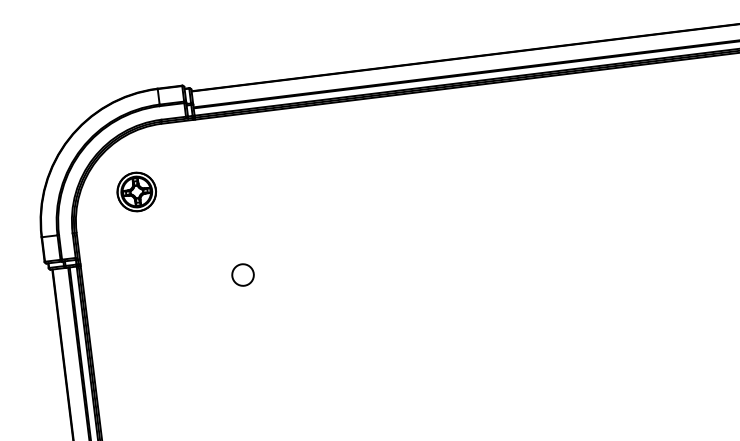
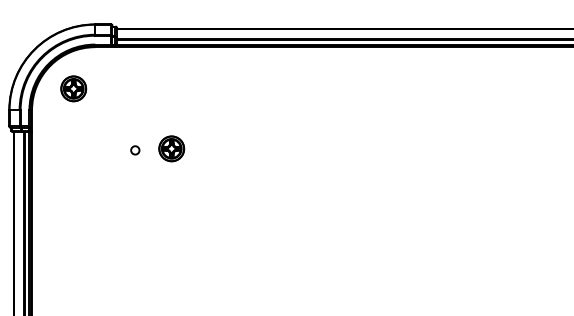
part: (298, 265) -> (171, 148), added
circle: (243, 275) -> (135, 150), size x0.6

